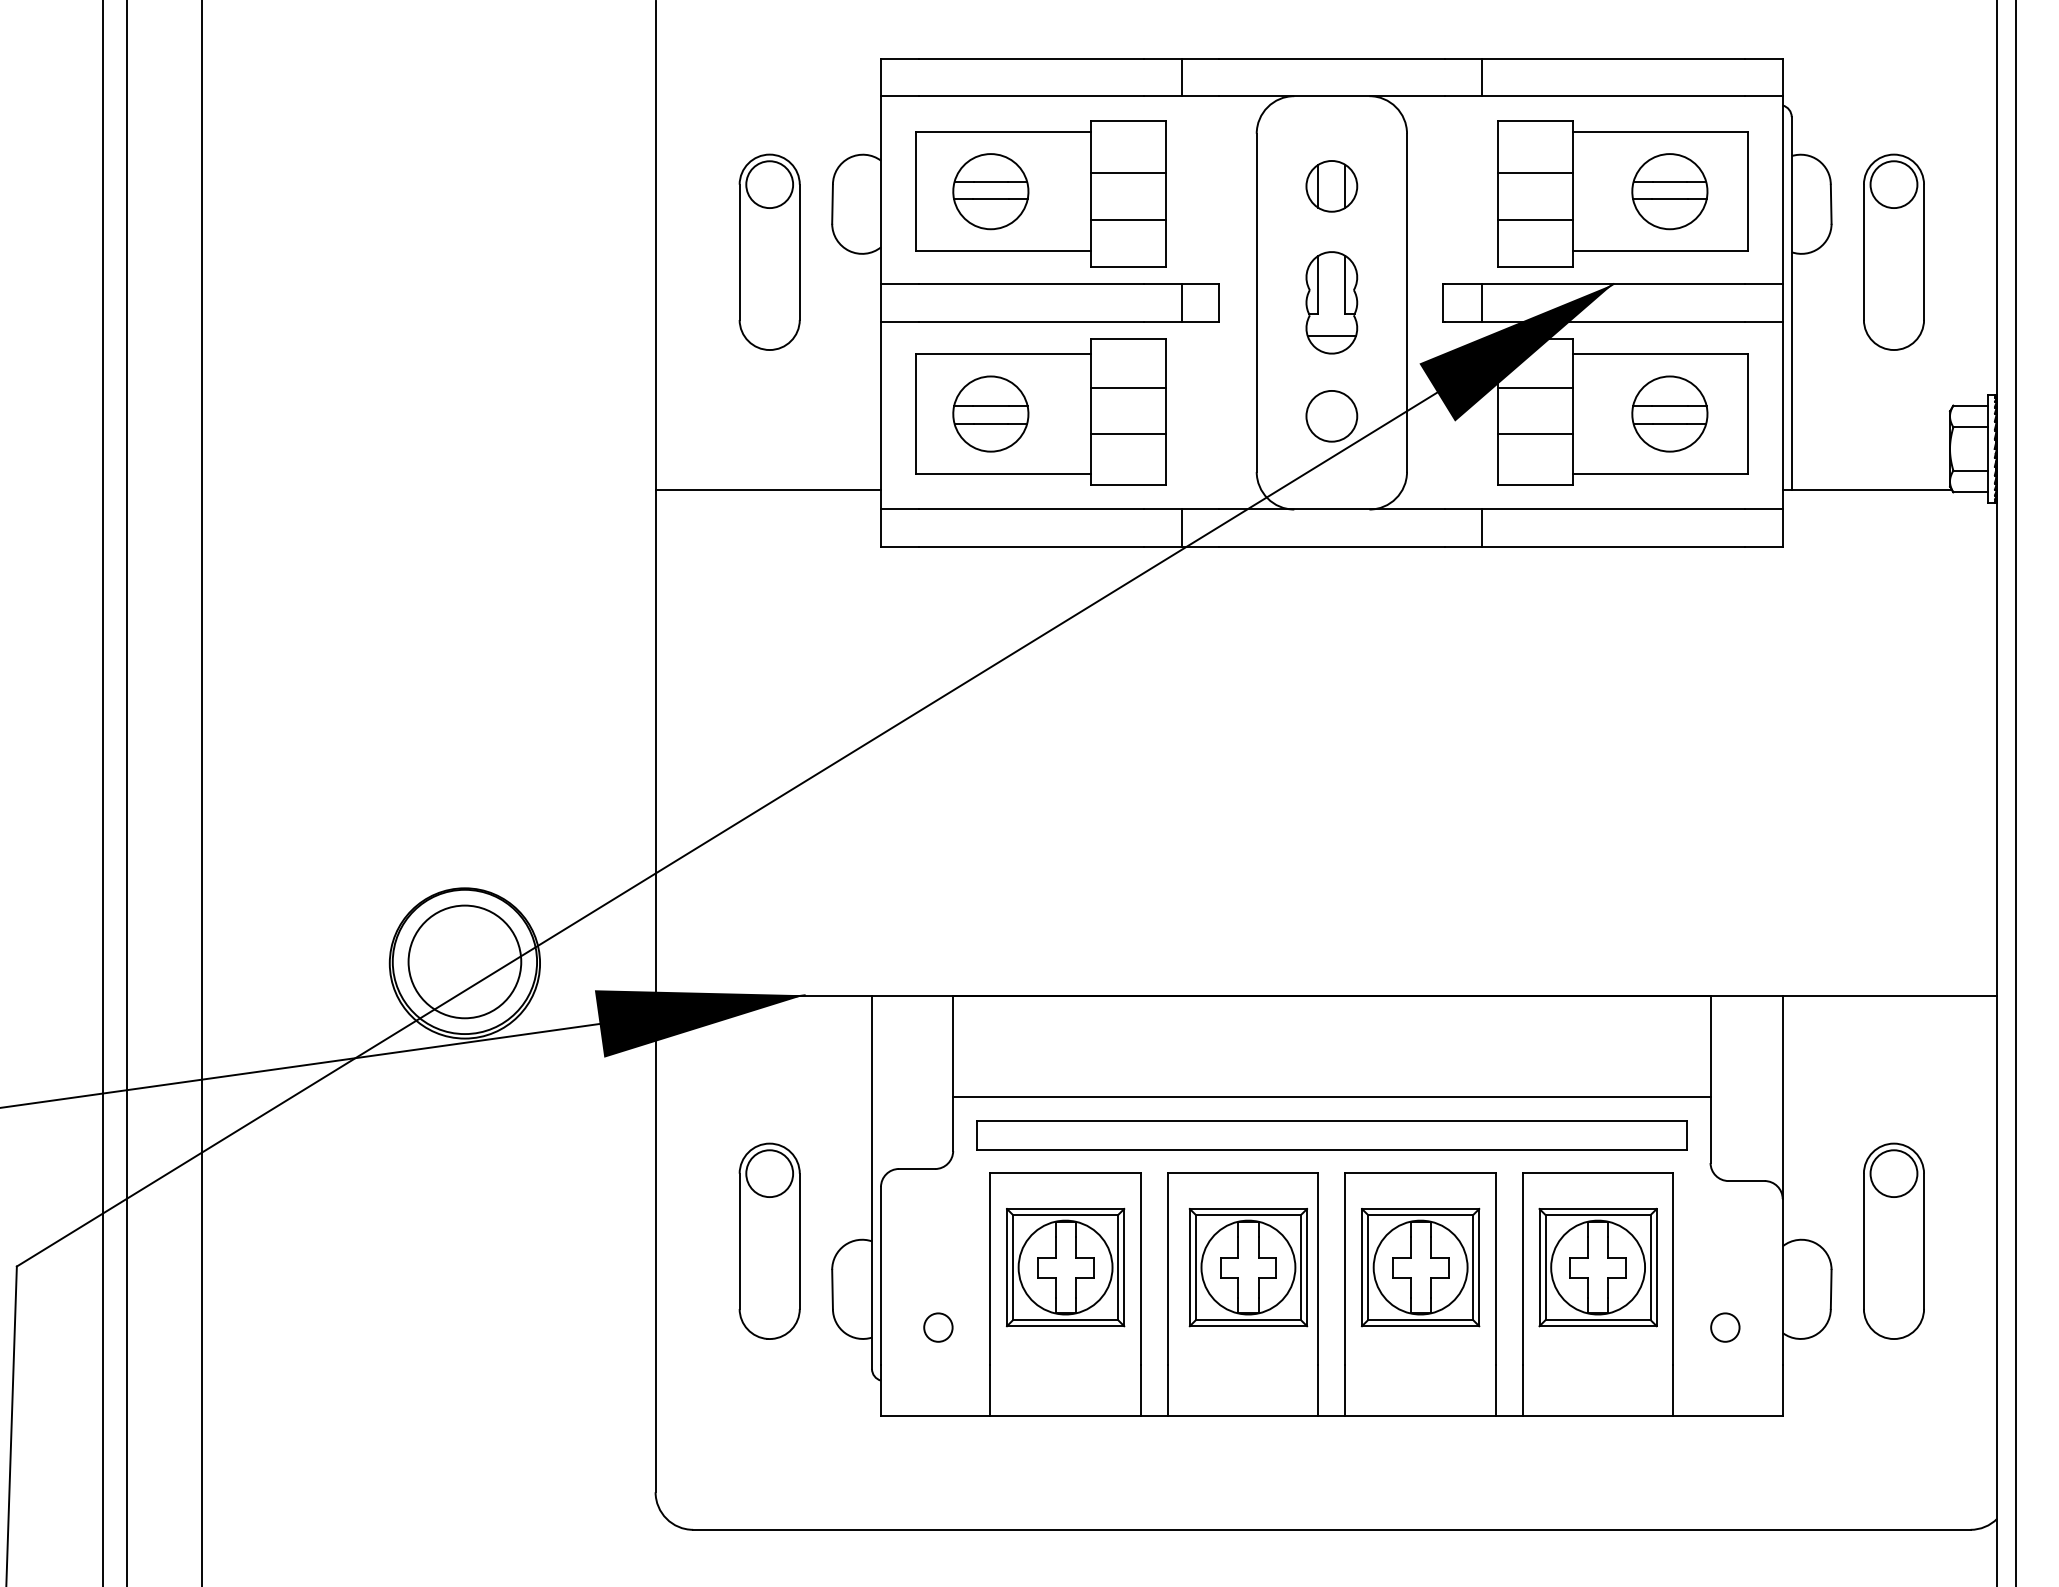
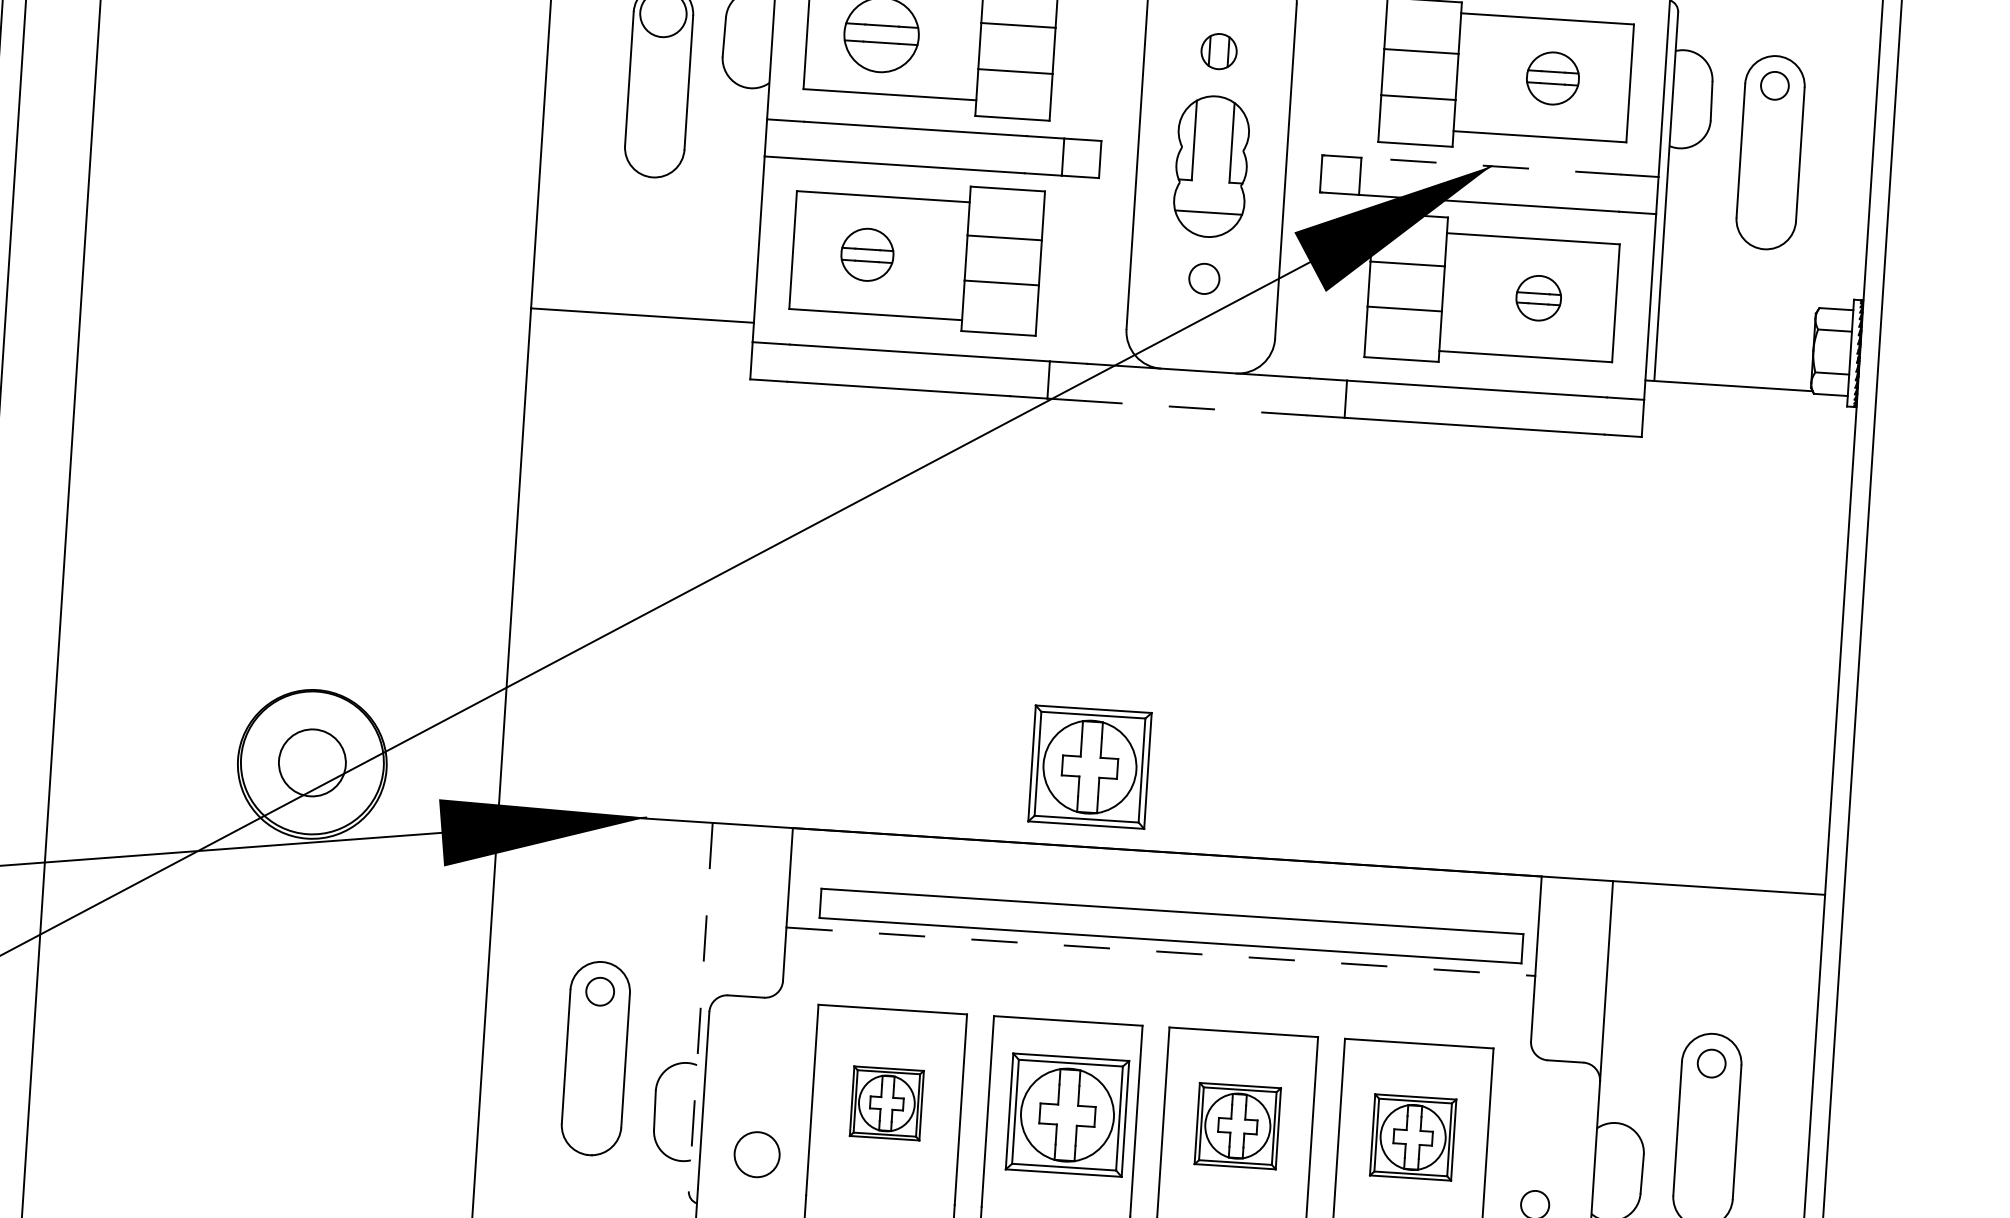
circle: (1893, 184) -> (1774, 85), size x0.6
part: (1331, 186) -> (1218, 51), size x0.7
part: (1669, 191) -> (1552, 78), size x0.7
line: (1613, 284) -> (1491, 166), solid -> dashed
part: (1331, 302) -> (1211, 166), size x1.4
part: (990, 413) -> (867, 254), size x0.7
part: (1669, 413) -> (1538, 297), size x0.6
circle: (1331, 415) -> (1204, 278), size x0.6
line: (1331, 547) -> (1195, 408), solid -> dashed
part: (1248, 915) -> (1090, 767), added
circle: (464, 961) -> (312, 762), size x0.6
line: (1331, 1096) -> (1160, 951), solid -> dashed
part: (1331, 1135) -> (1171, 926), moved
circle: (769, 1173) -> (600, 991), size x0.6
circle: (1893, 1173) -> (1711, 1063), size x0.6
line: (872, 1183) -> (701, 1008), solid -> dashed
part: (1065, 1267) -> (886, 1103), size x0.6
part: (1420, 1267) -> (1237, 1126), size x0.7
part: (1597, 1267) -> (1412, 1137), size x0.7
circle: (938, 1327) -> (757, 1154), size x1.6

